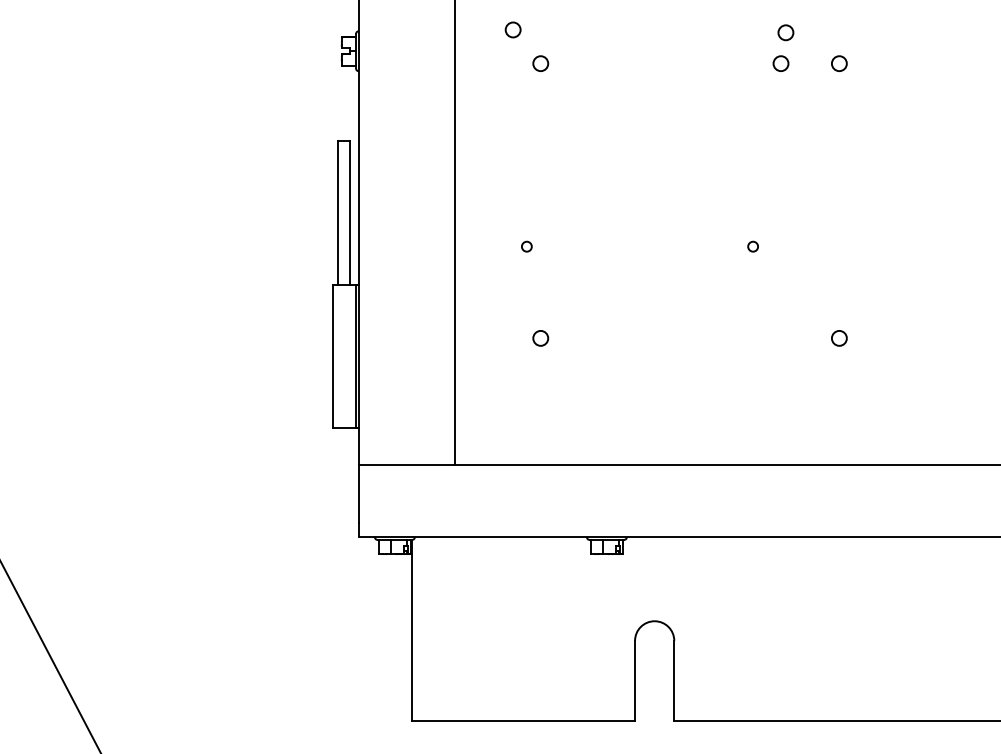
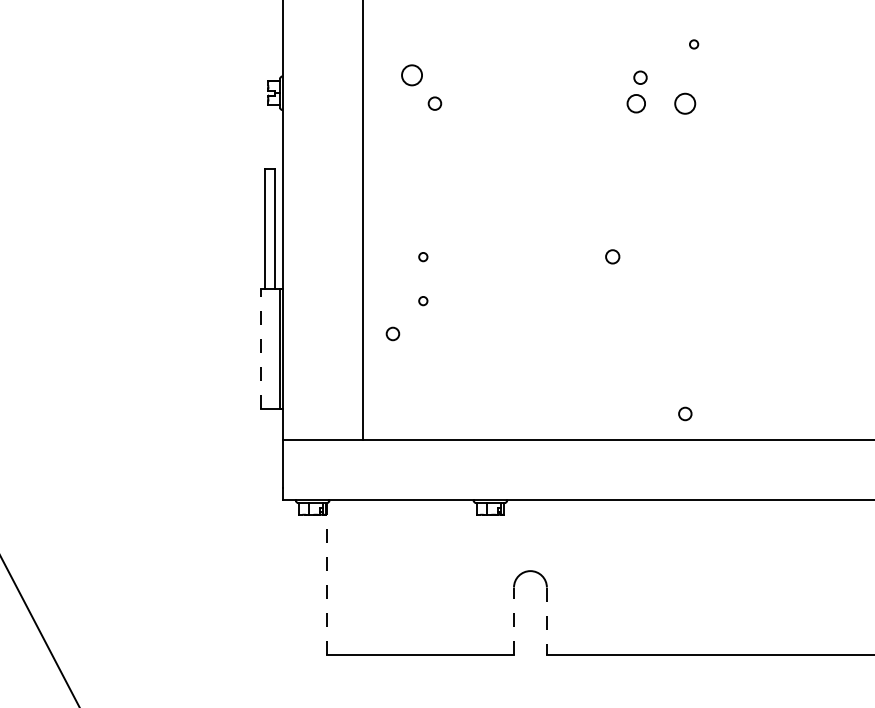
circle: (512, 30) -> (411, 75), size x1.6
circle: (781, 63) -> (636, 103), size x1.4
circle: (839, 63) -> (685, 103), size x1.6
circle: (753, 247) -> (613, 257), size x1.6
circle: (527, 299) -> (423, 301), added
circle: (540, 337) -> (392, 333), moved
circle: (839, 337) -> (685, 413), moved
line: (332, 355) -> (260, 348), solid -> dashed
line: (411, 630) -> (326, 578), solid -> dashed
line: (635, 681) -> (514, 621), solid -> dashed
line: (673, 681) -> (546, 621), solid -> dashed

